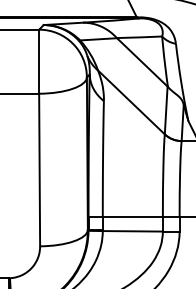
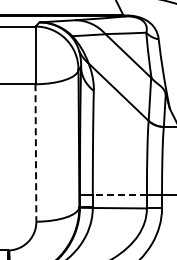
line: (39, 169) -> (35, 152), solid -> dashed
line: (132, 217) -> (119, 195), solid -> dashed

